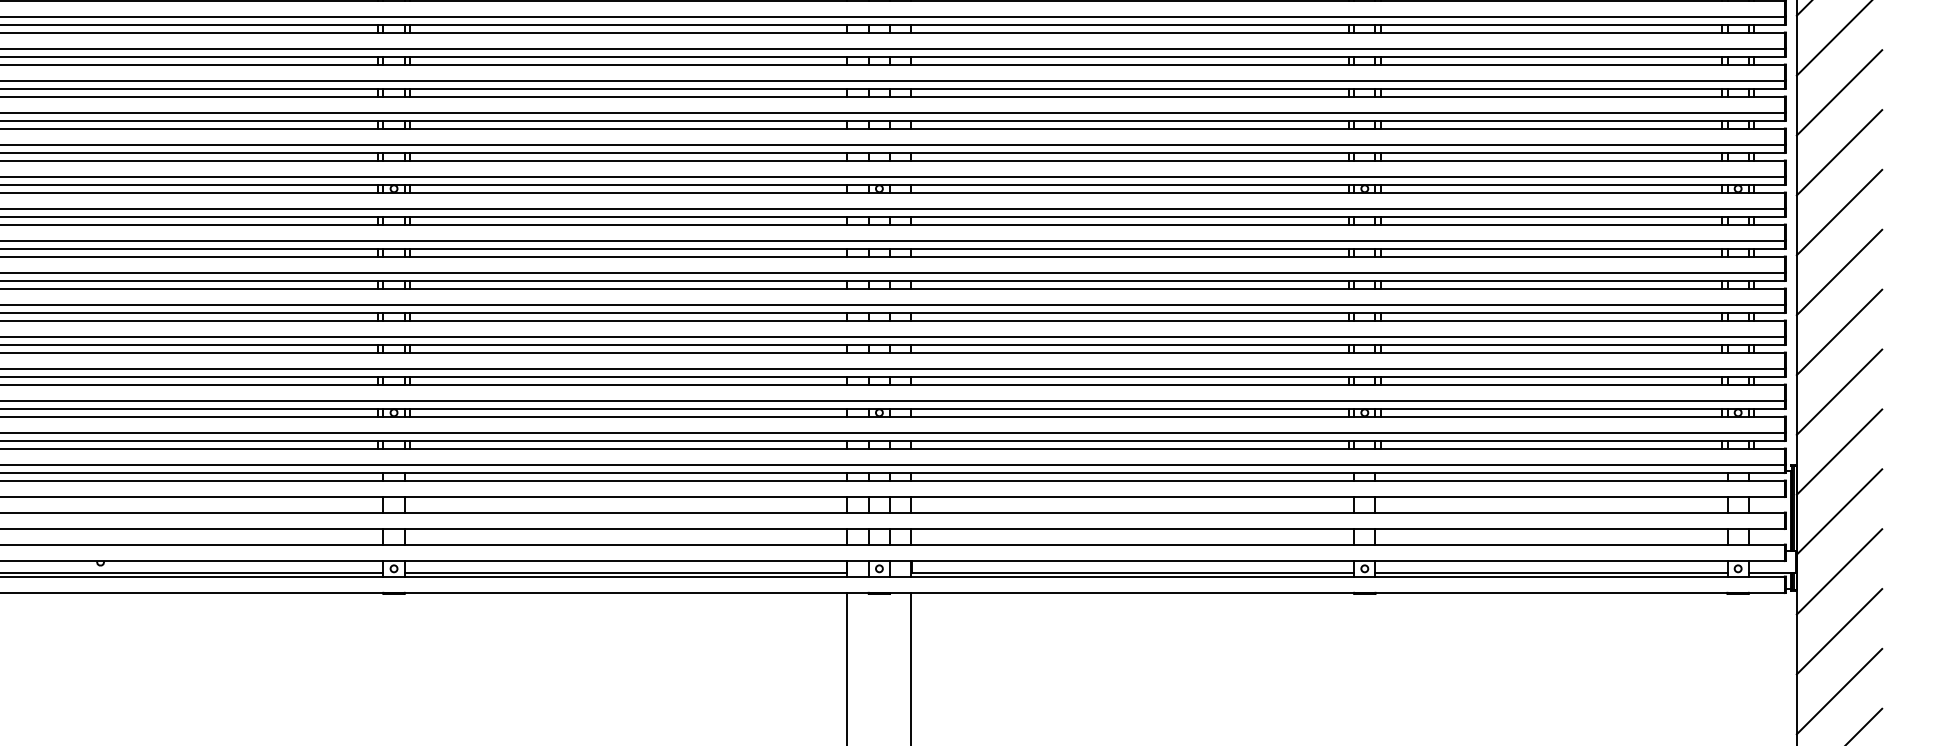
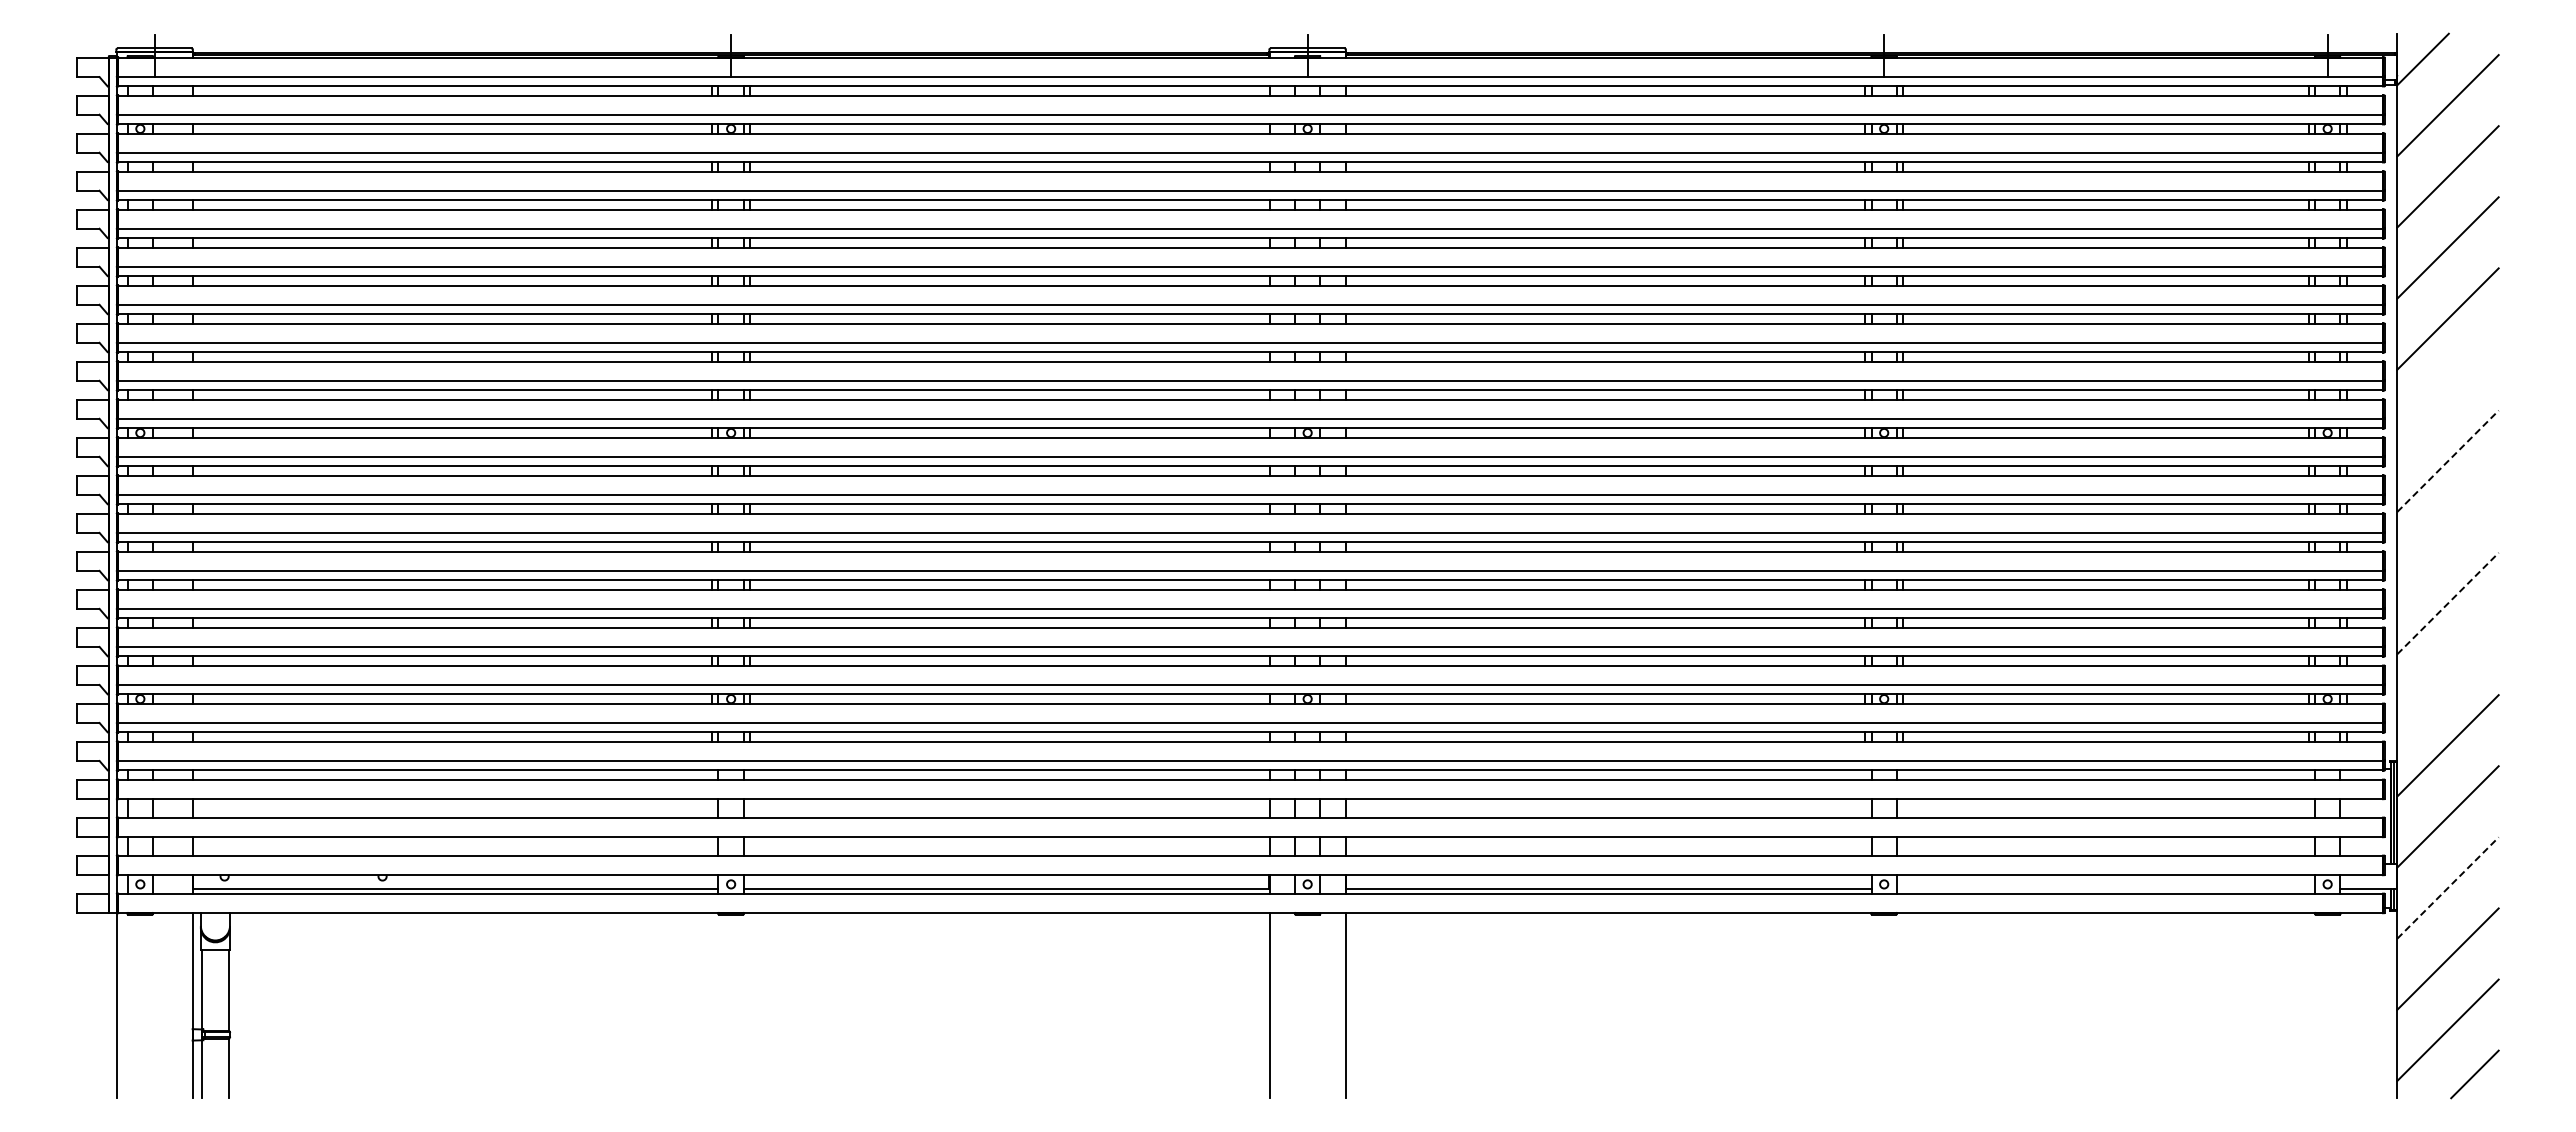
line: (1839, 152) -> (2447, 389), removed
line: (1839, 212) -> (2448, 461), solid -> dashed
line: (1839, 272) -> (2447, 532), removed
line: (1839, 332) -> (2448, 603), solid -> dashed
line: (1839, 392) -> (2447, 674), removed
line: (1839, 572) -> (2448, 888), solid -> dashed
line: (1551, 573) -> (2105, 889), removed

